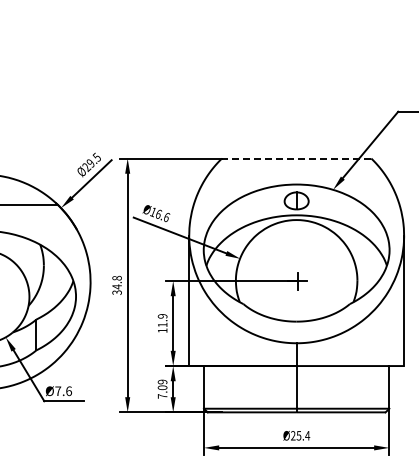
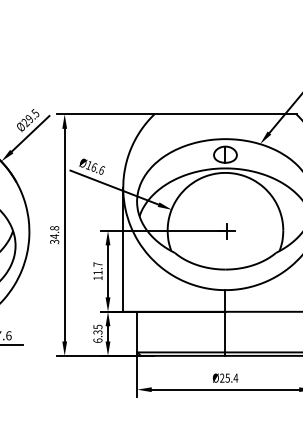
line: (296, 158) -> (225, 114), dashed -> solid
text: (162, 316) -> (97, 264), 11.9 -> 11.7
text: (162, 388) -> (97, 333), 7.09 -> 6.35

